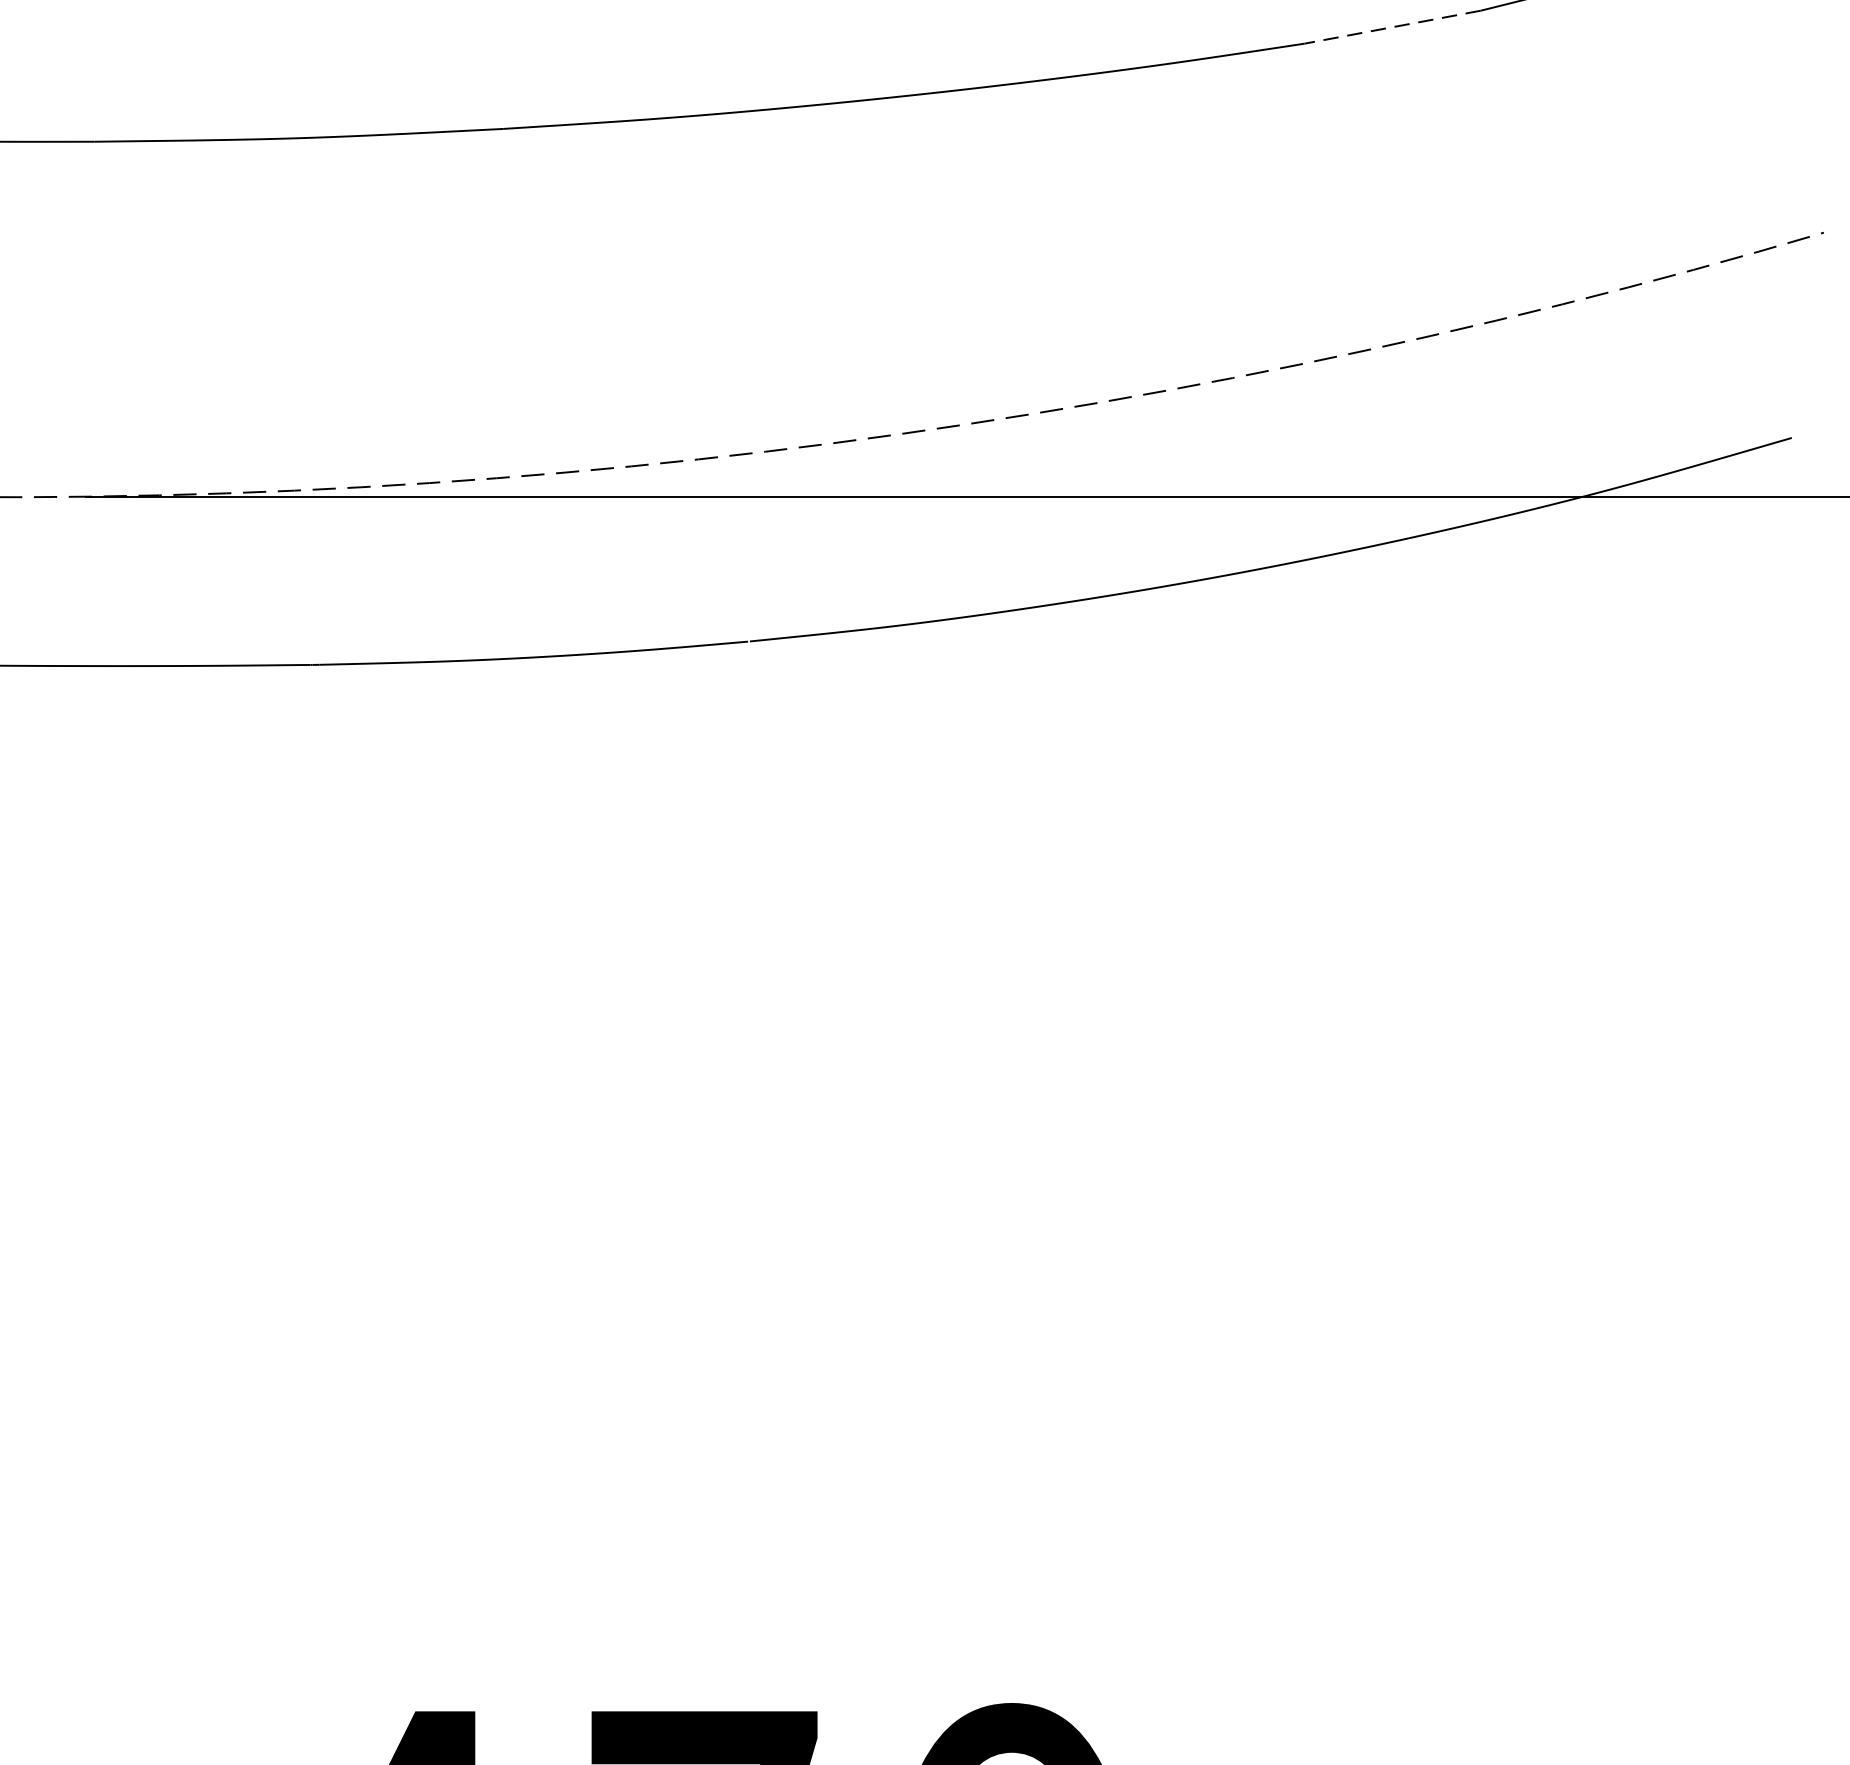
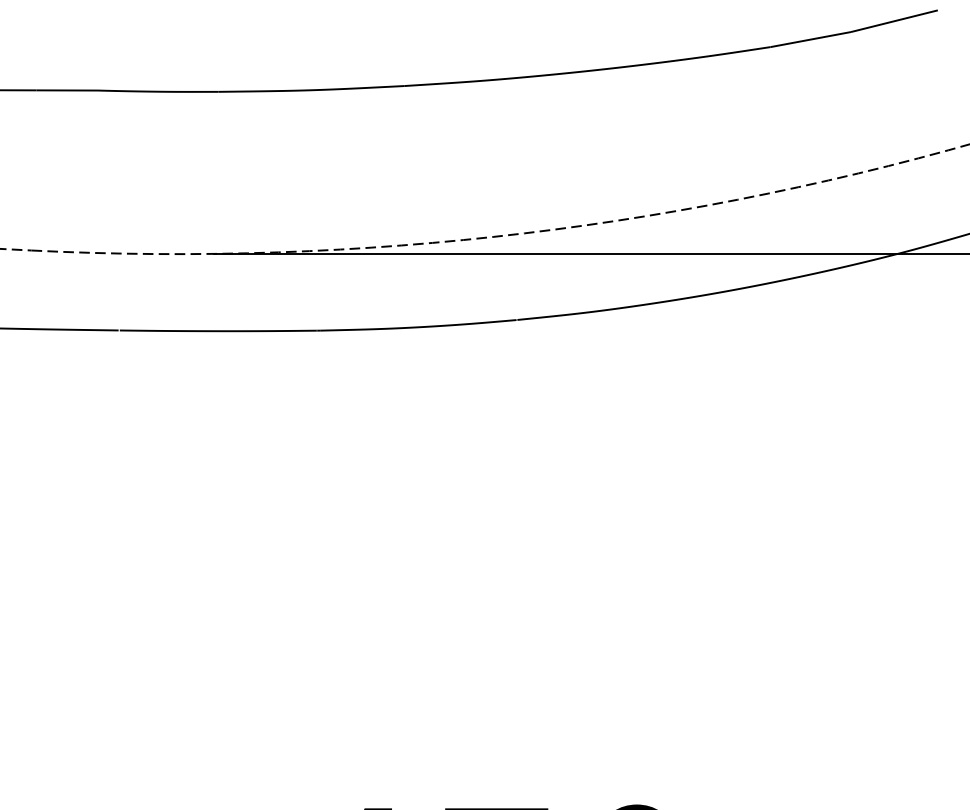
line: (1391, 27) -> (810, 39), dashed -> solid

